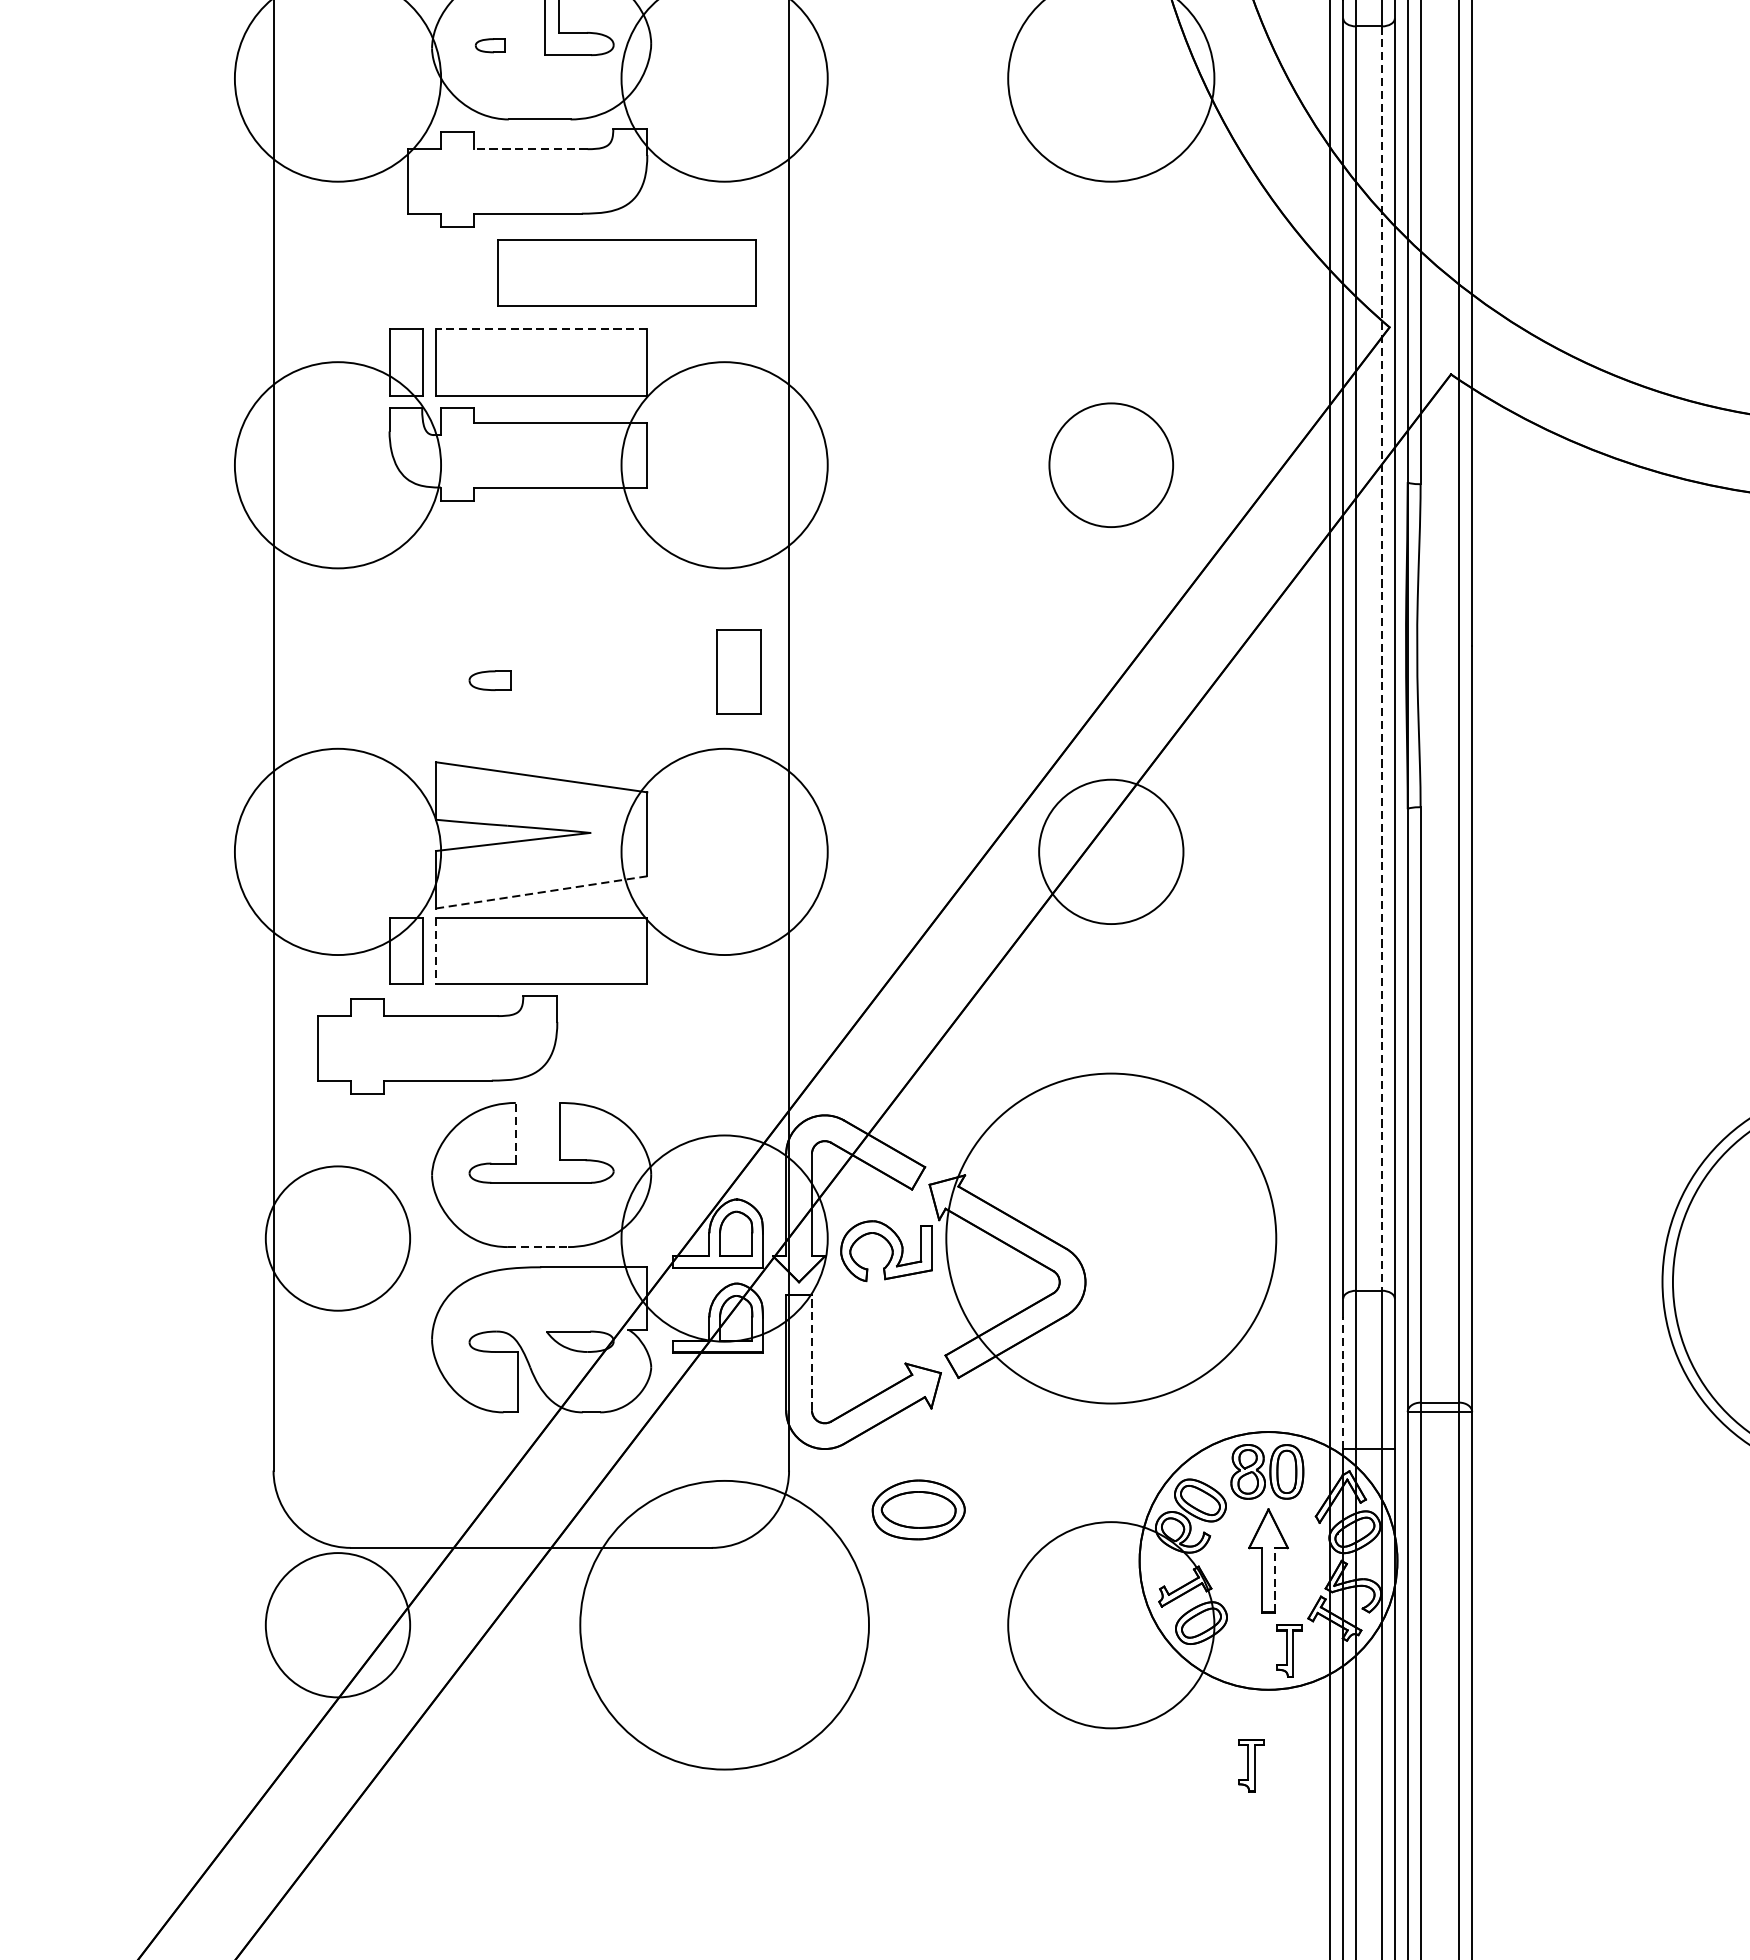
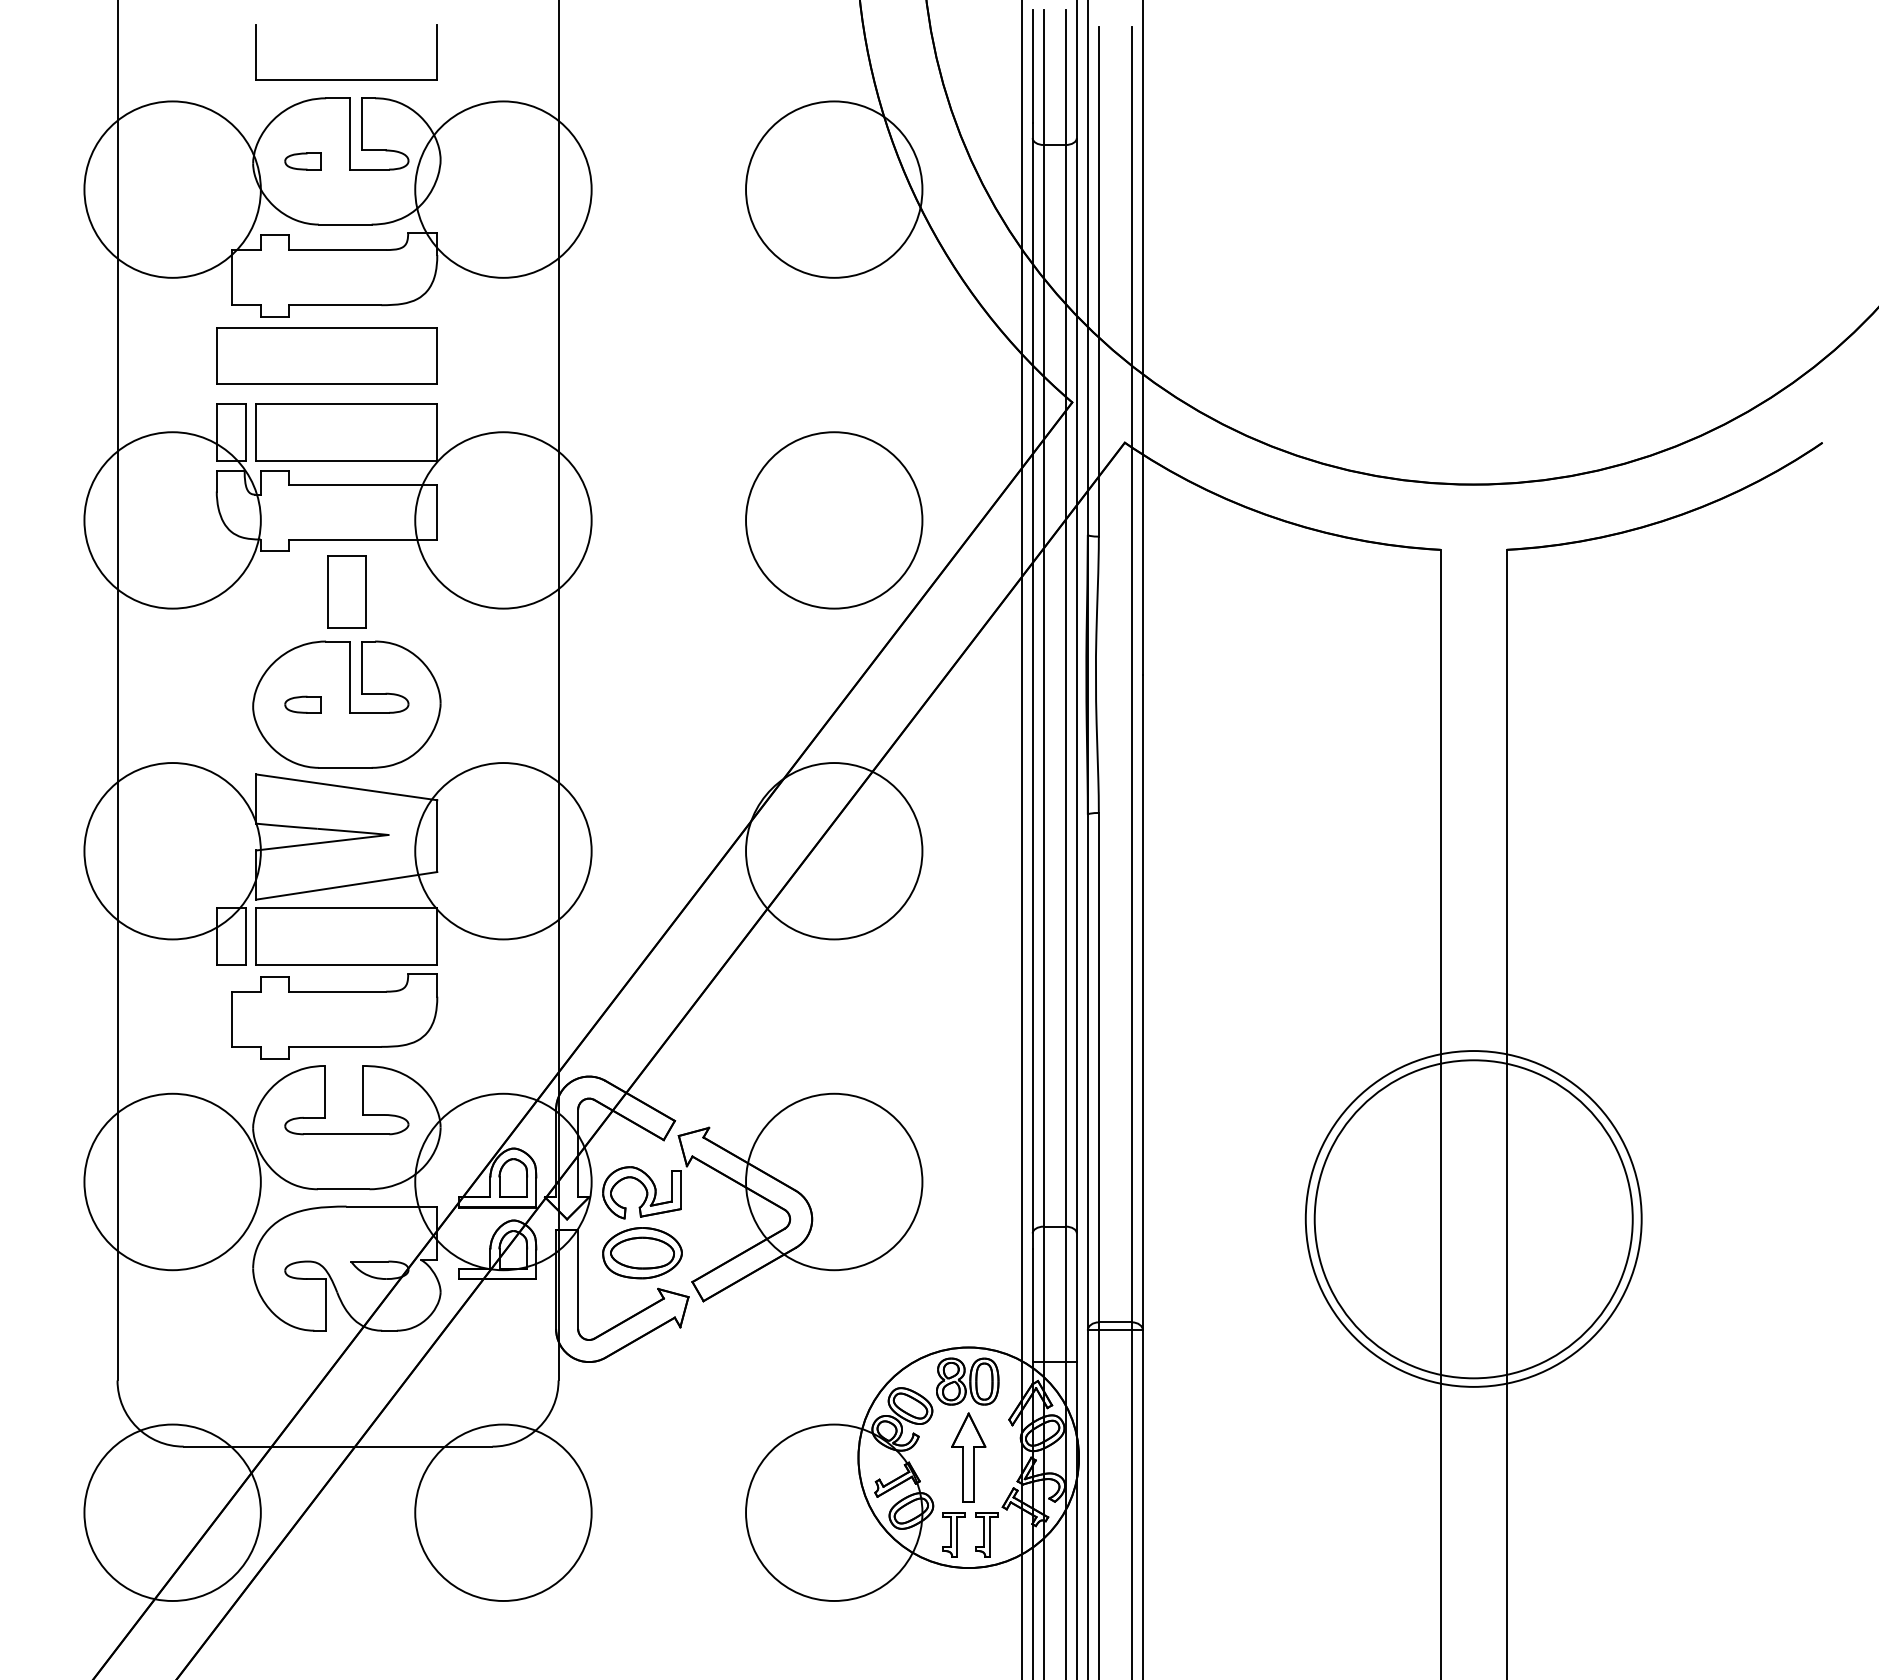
part: (489, 45) -> (302, 161), size x1.43
line: (530, 149) -> (337, 250), dashed -> solid
part: (626, 272) -> (326, 355), moved
line: (541, 329) -> (346, 404), dashed -> solid
circle: (1111, 465) -> (834, 520), size x1.67
line: (1381, 658) -> (1065, 685), dashed -> solid
part: (738, 671) -> (346, 591), moved
part: (541, 680) -> (346, 704), added
circle: (1111, 852) -> (834, 851), size x1.43
line: (542, 891) -> (347, 885), dashed -> solid
line: (435, 951) -> (256, 936), dashed -> solid
part: (437, 1045) -> (334, 1016), moved
line: (515, 1132) -> (324, 1091), dashed -> solid
circle: (337, 1237) -> (172, 1181), size x1.43
circle: (1111, 1237) -> (834, 1181), size x0.62
line: (537, 1247) -> (343, 1189), dashed -> solid
line: (812, 1352) -> (578, 1279), dashed -> solid
line: (1343, 1381) -> (1032, 1304), dashed -> solid
part: (918, 1510) -> (642, 1253), moved
line: (1275, 1580) -> (974, 1474), dashed -> solid
circle: (337, 1624) -> (172, 1512), size x1.43
circle: (724, 1624) -> (503, 1512), size x0.71
part: (1250, 1765) -> (953, 1534), moved

